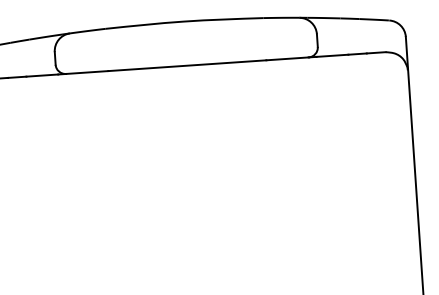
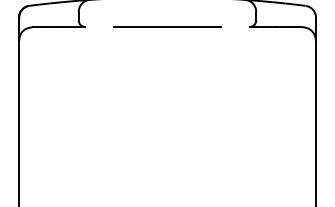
line: (286, 59) -> (234, 27), removed
line: (87, 73) -> (99, 27), removed

